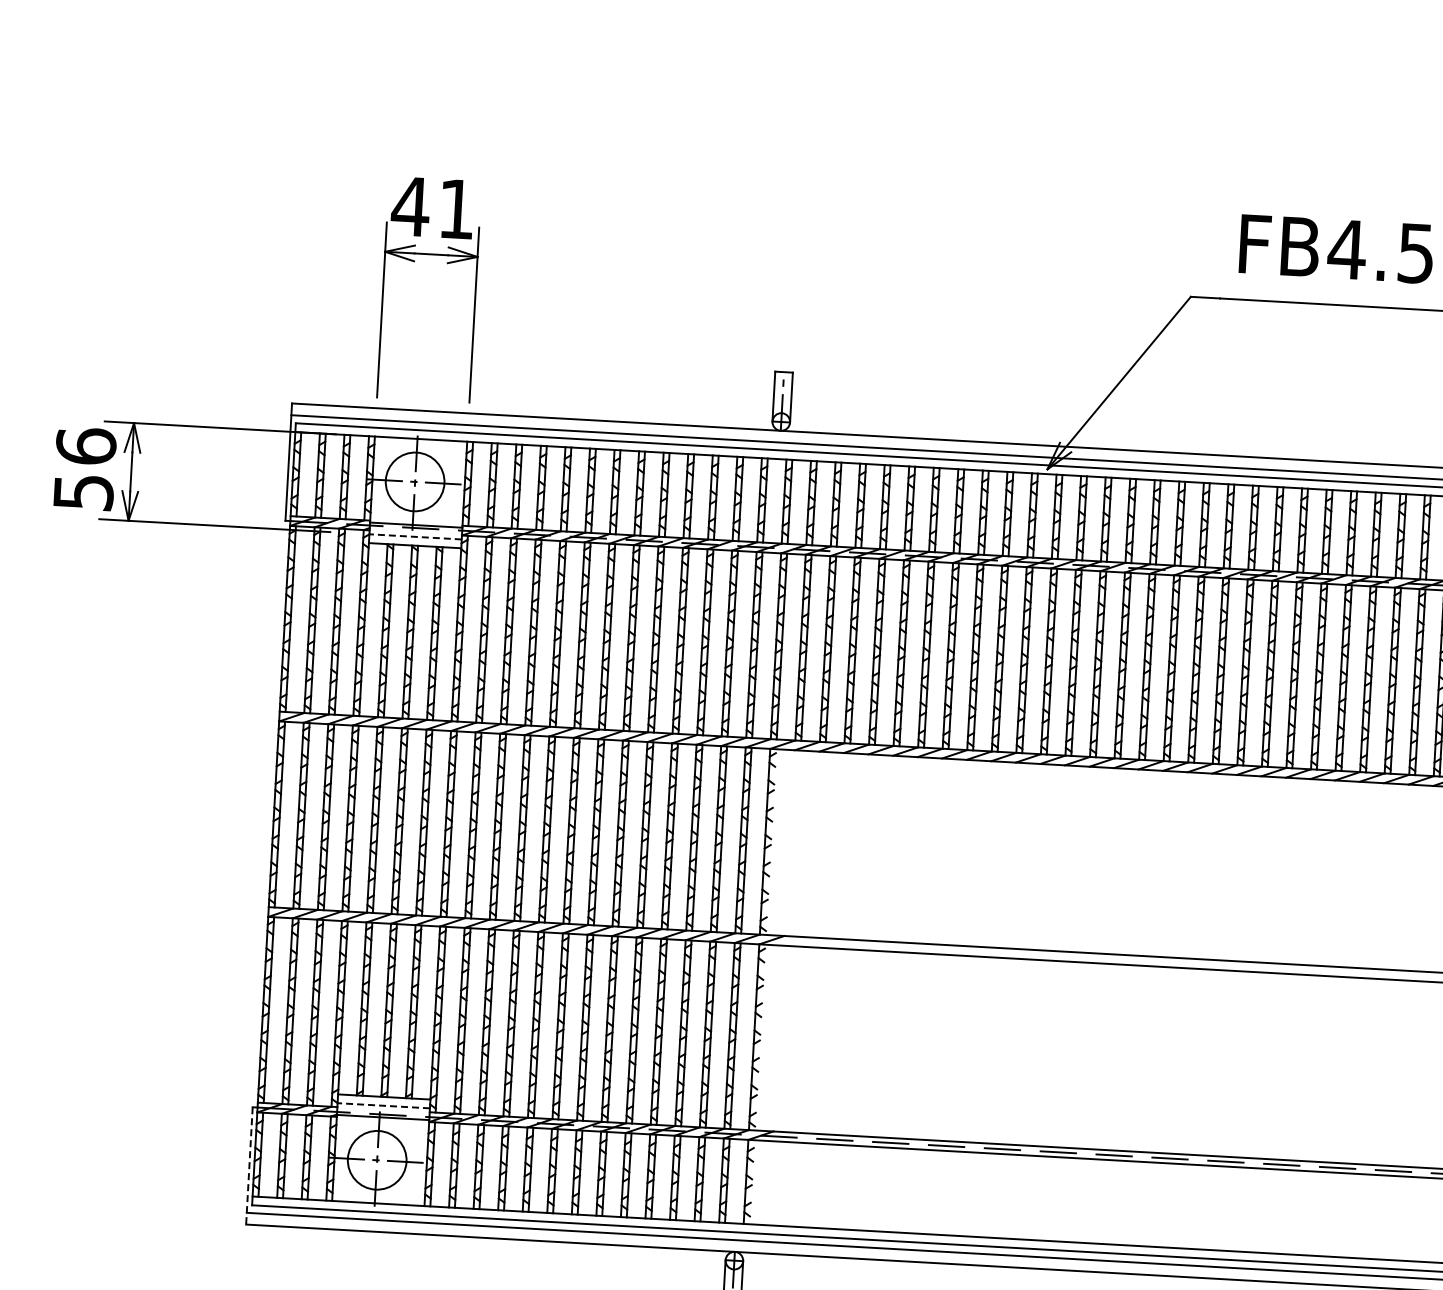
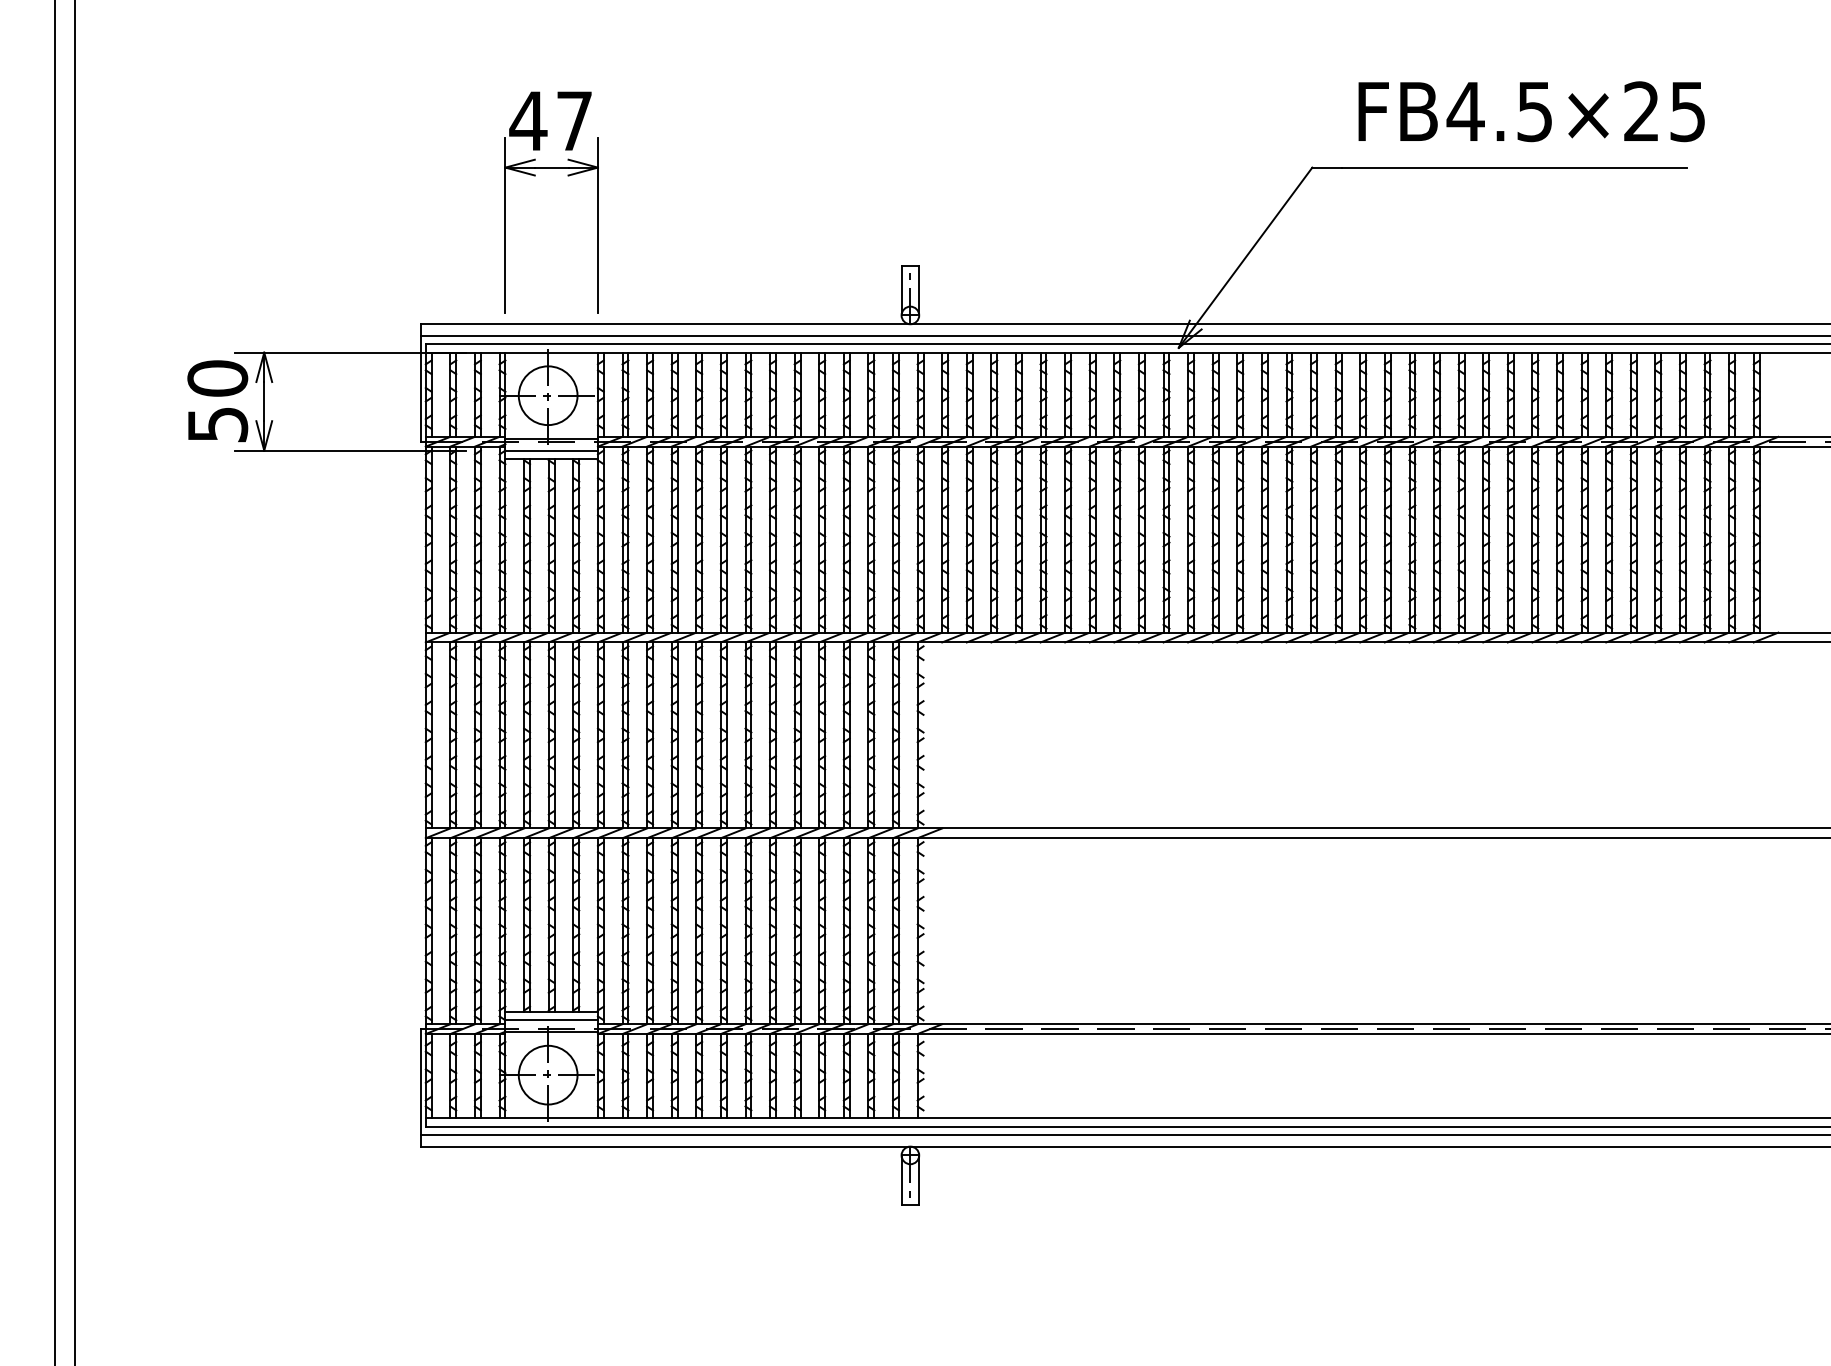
text: (456, 208) -> (574, 120), 41 -> 47
text: (85, 446) -> (217, 378), 56 -> 50
line: (415, 536) -> (551, 450), dashed -> solid
line: (383, 1105) -> (551, 1020), dashed -> solid
line: (249, 1165) -> (420, 1087), dashed -> solid

